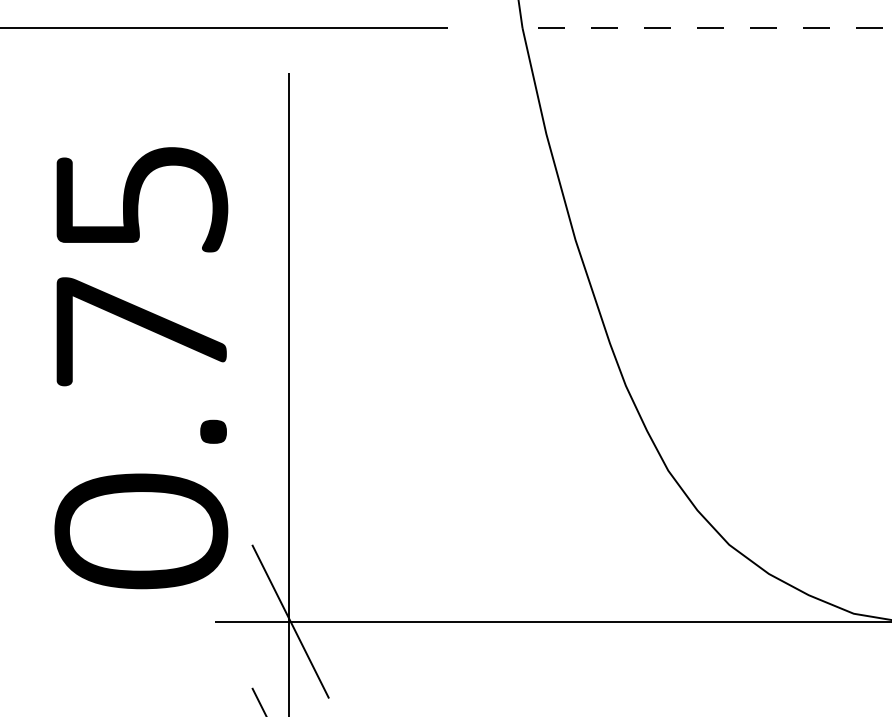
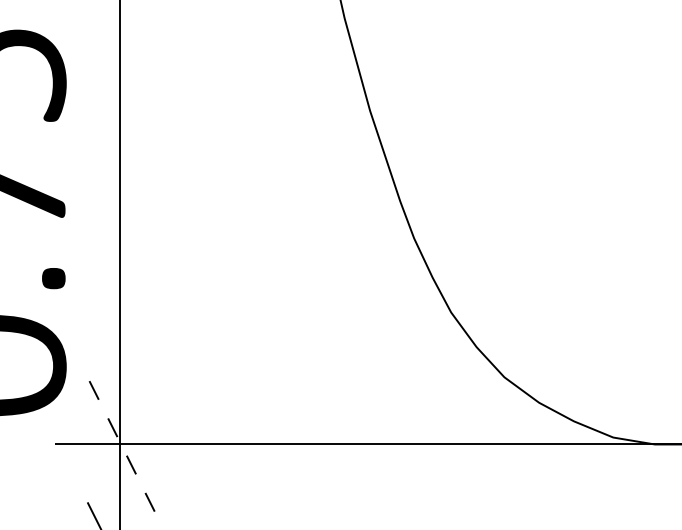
line: (290, 621) -> (121, 444), solid -> dashed

